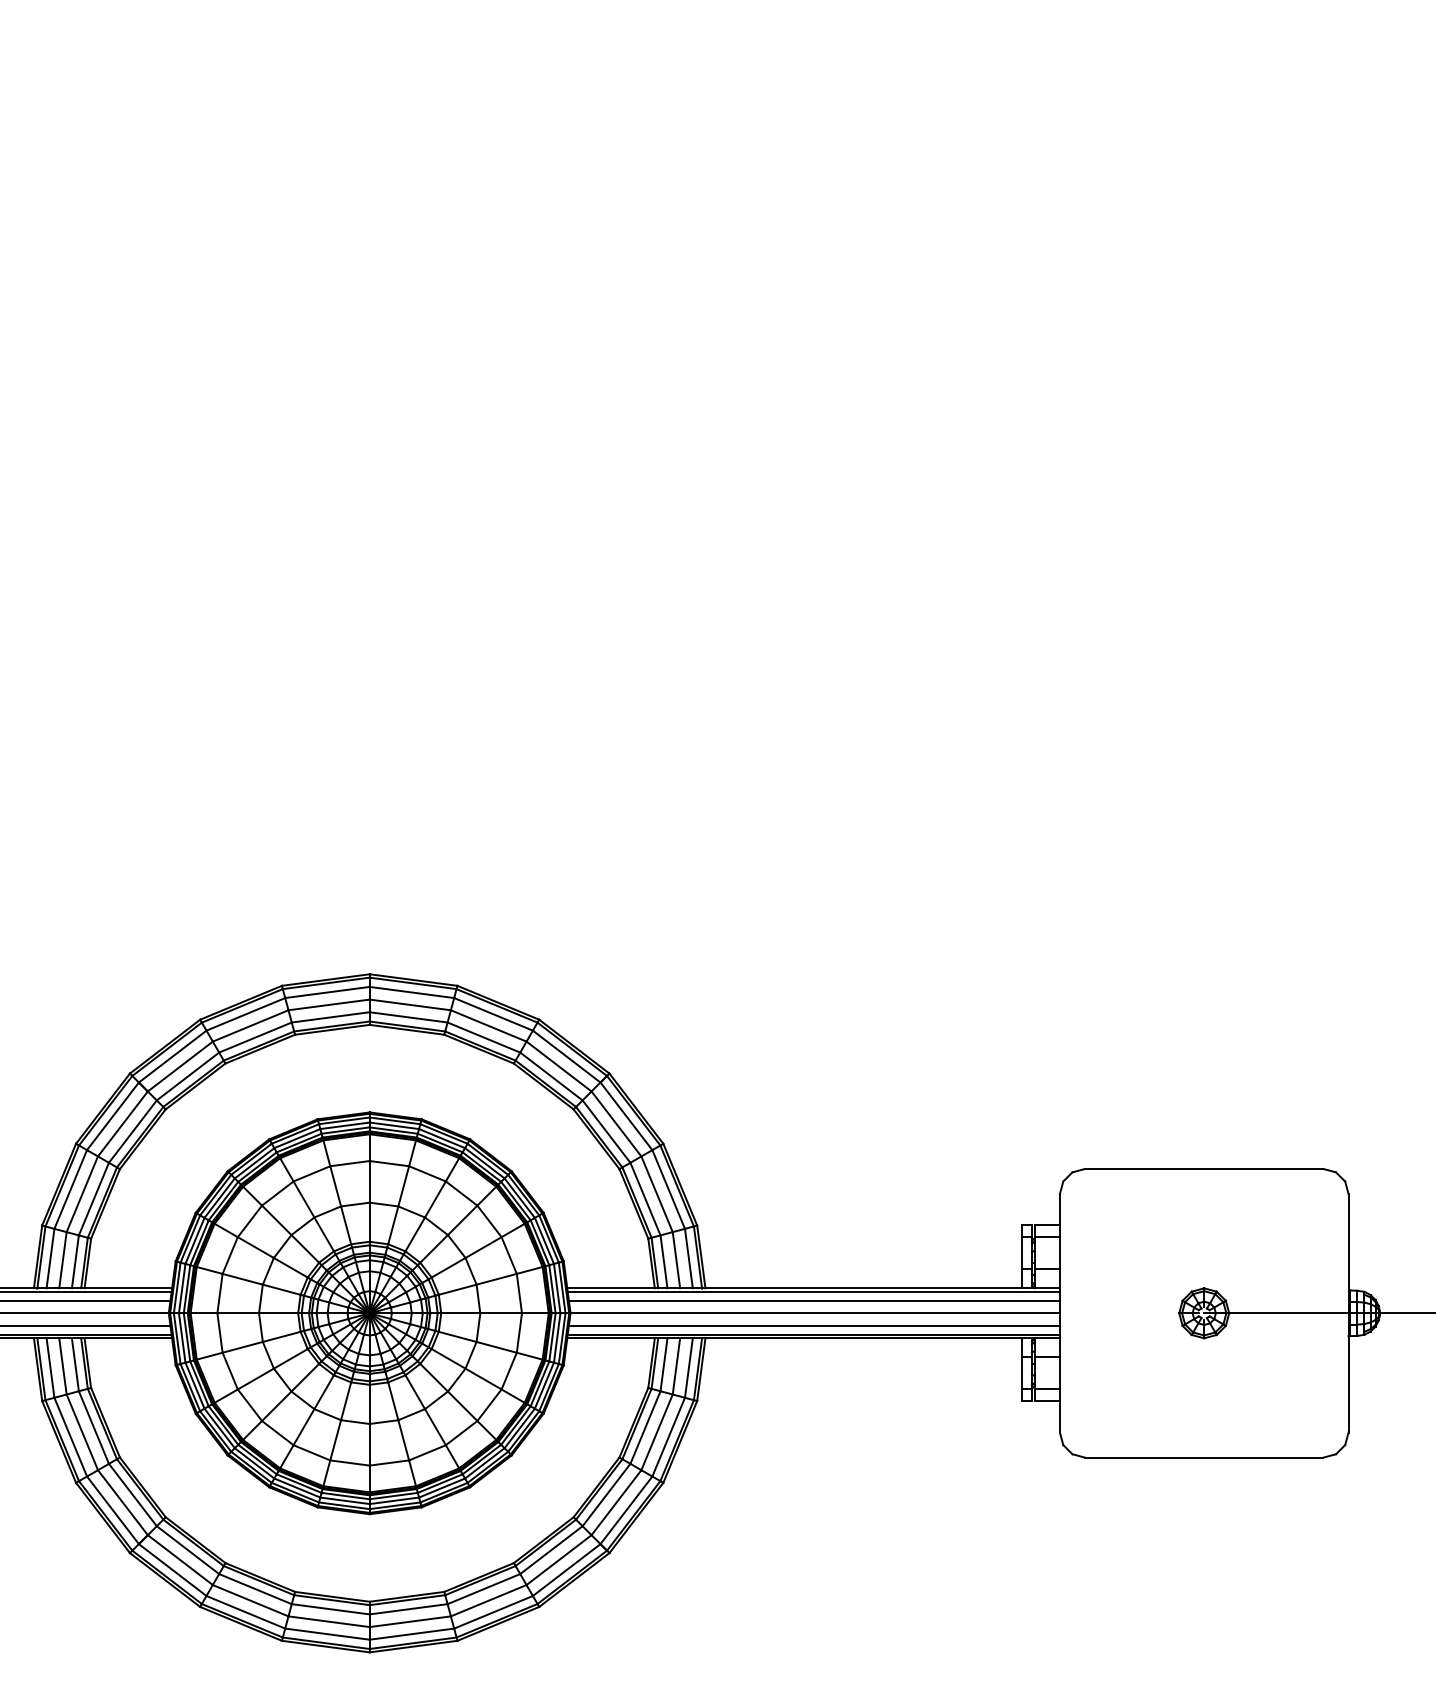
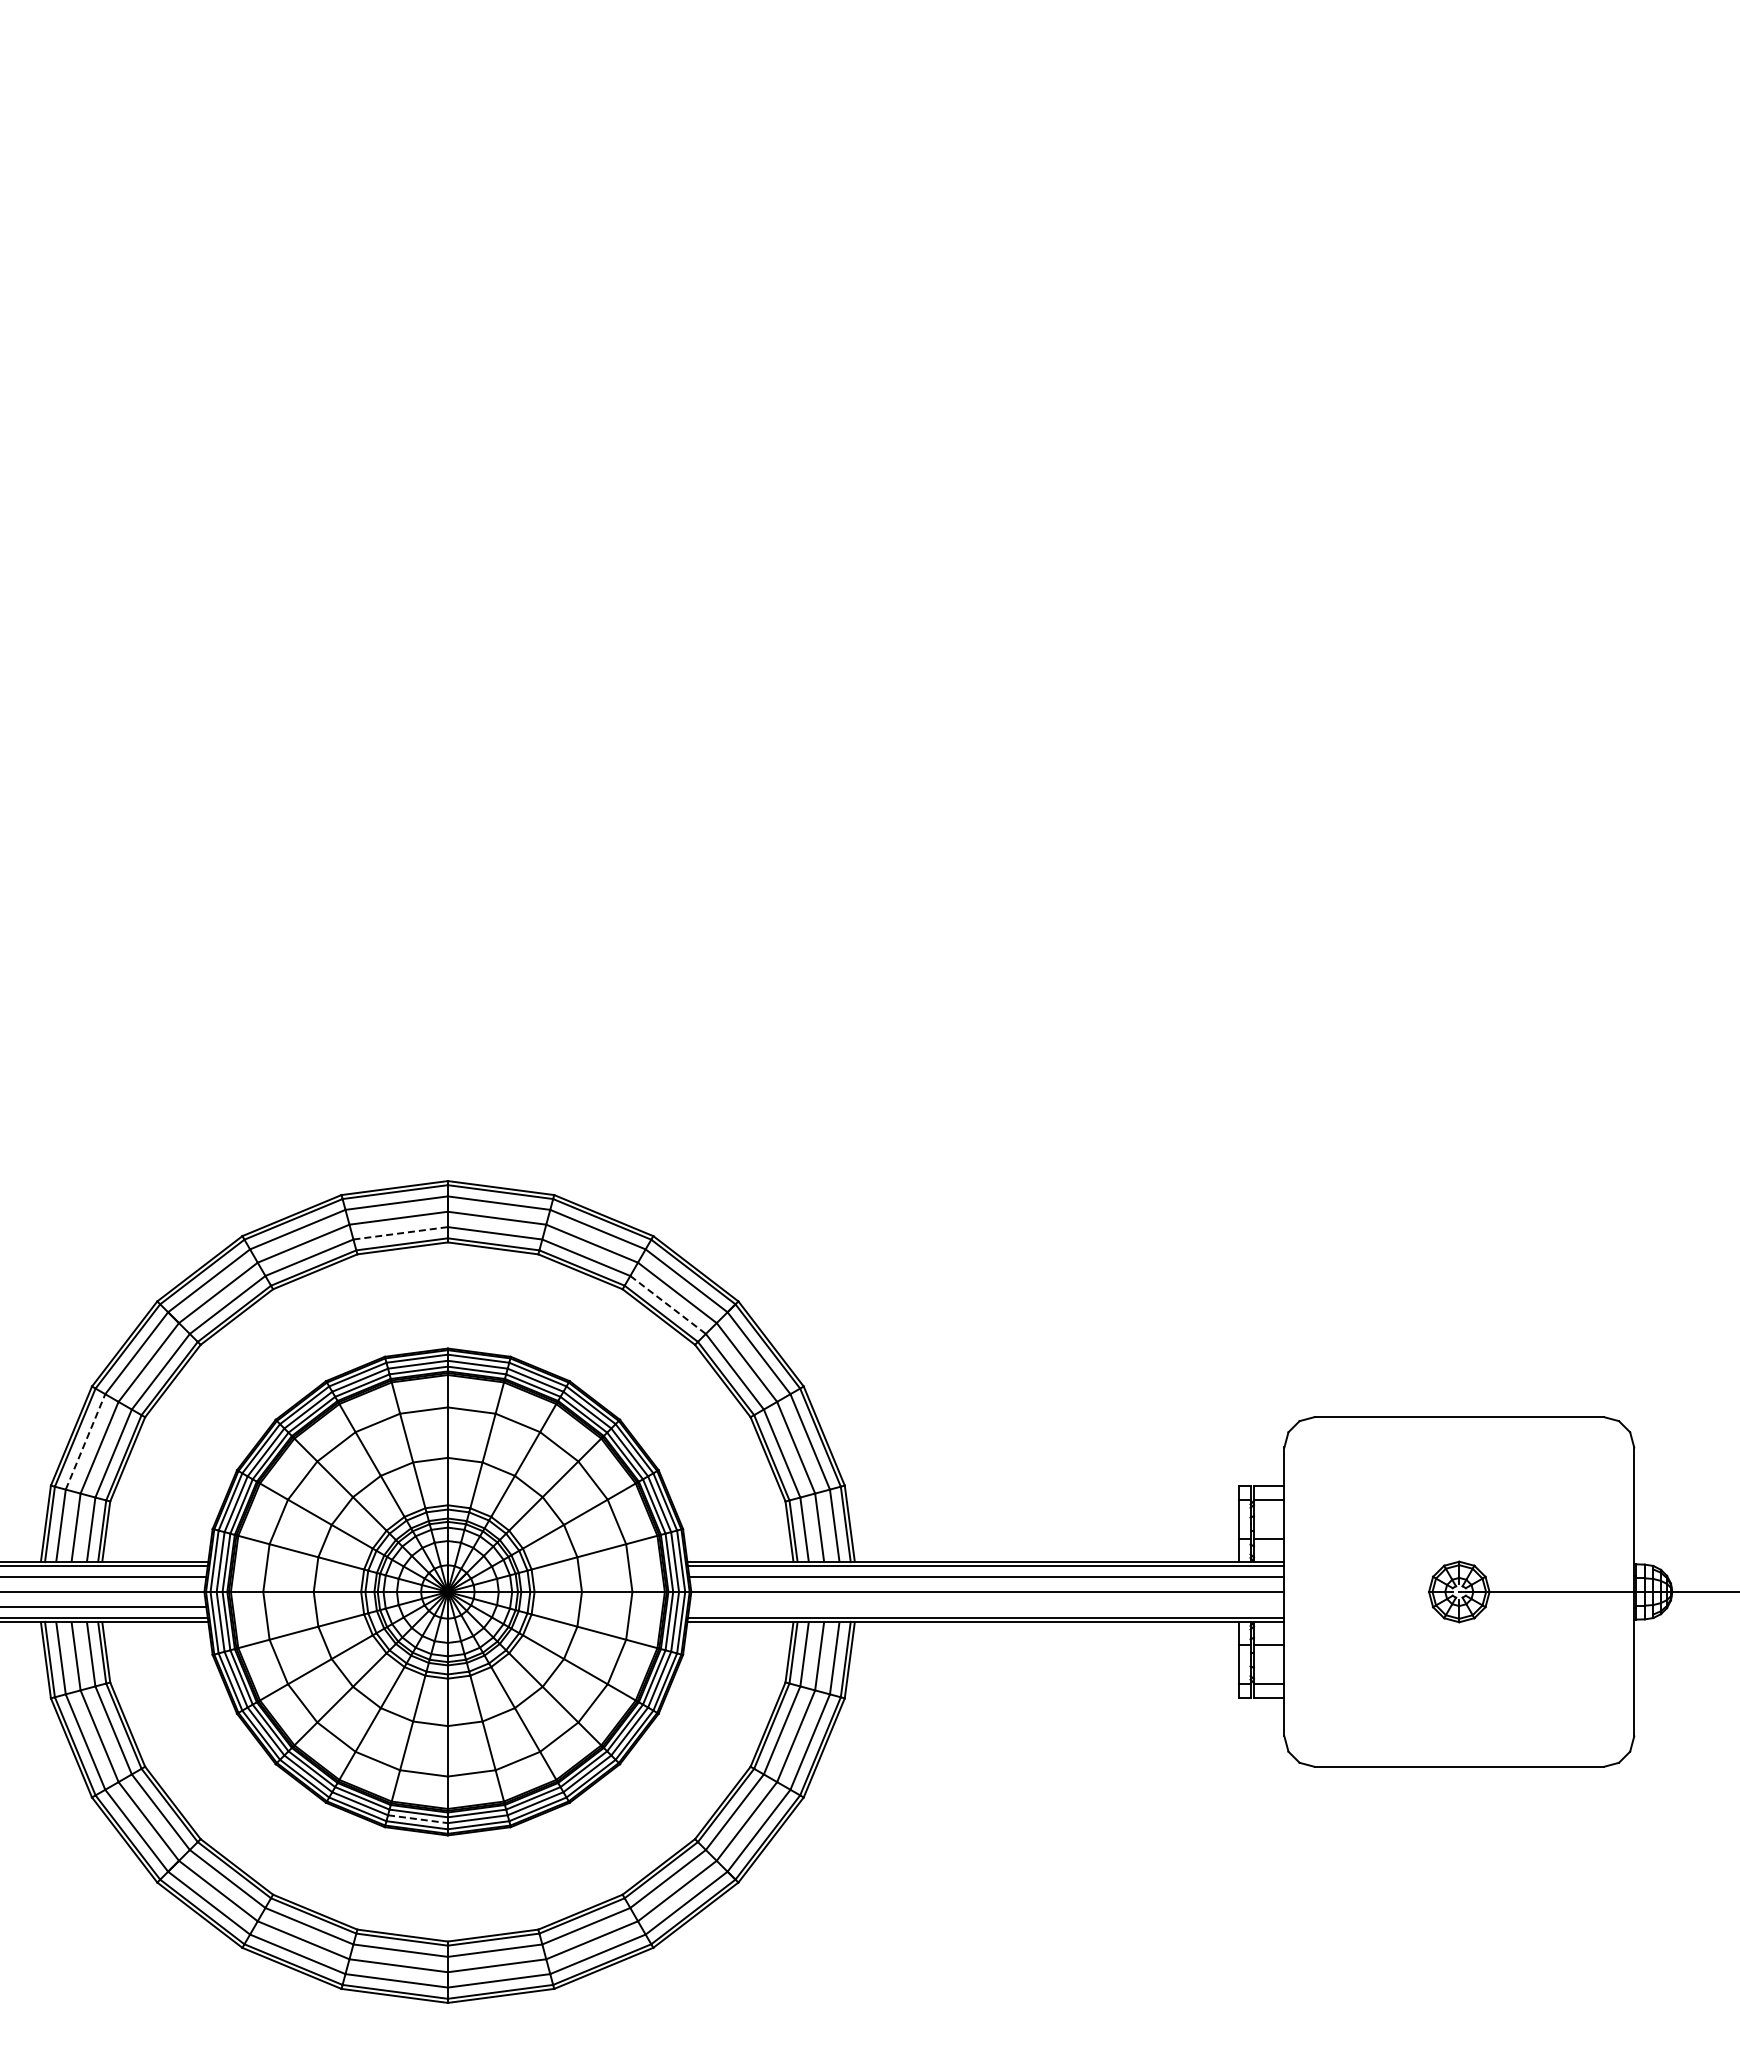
line: (330, 1017) -> (400, 1233), solid -> dashed
line: (551, 1076) -> (668, 1304), solid -> dashed
line: (70, 1189) -> (85, 1441), solid -> dashed
line: (814, 1326) -> (986, 1607), removed
line: (345, 1501) -> (418, 1819), solid -> dashed

